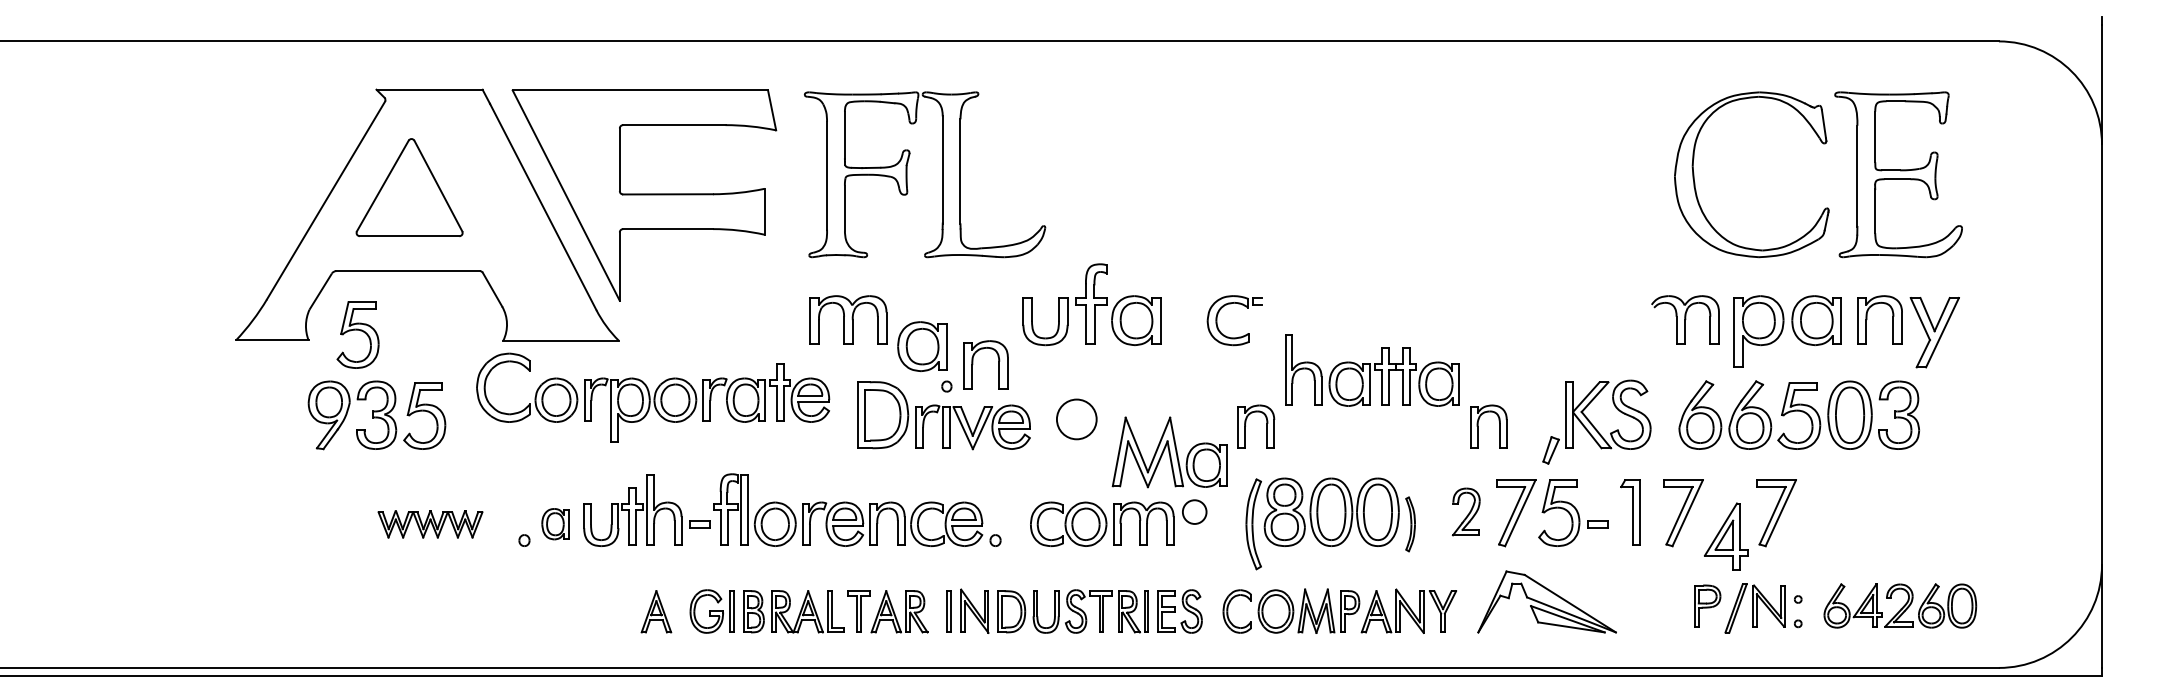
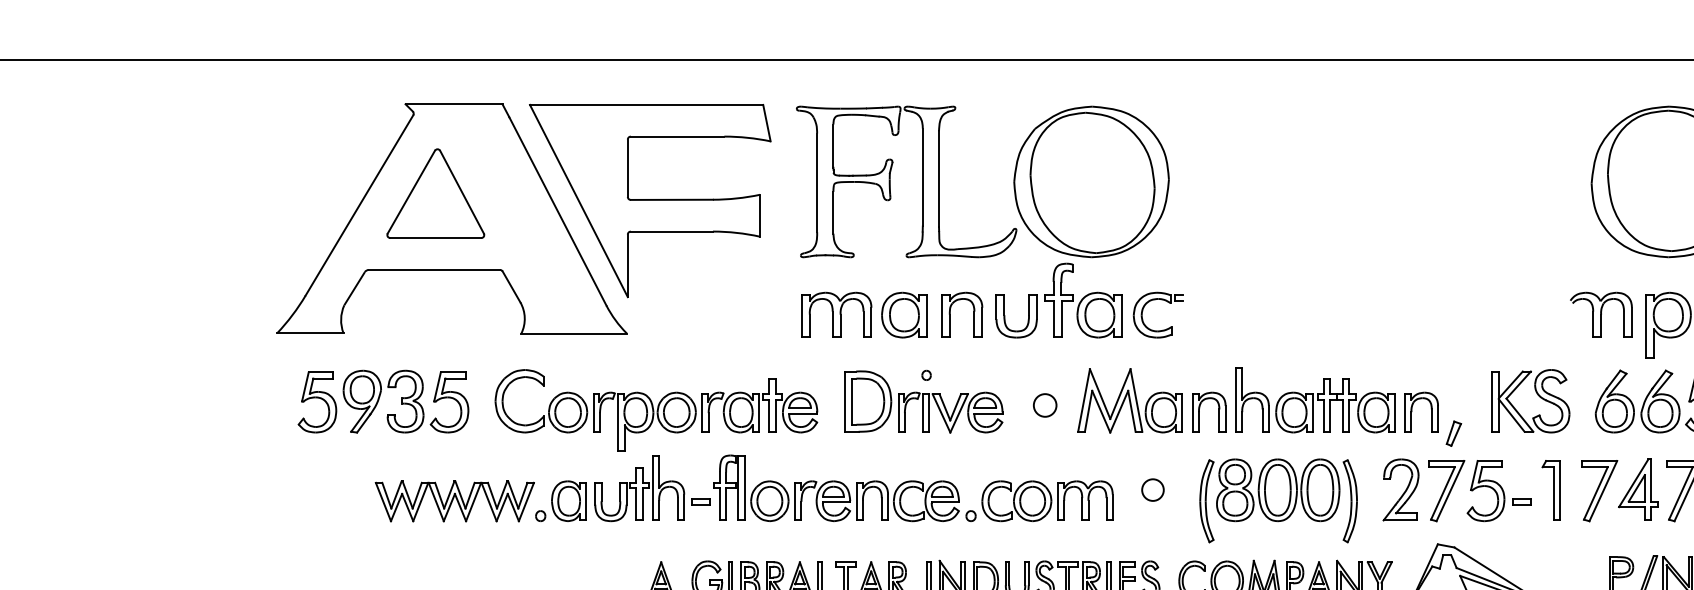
part: (1127, 174) -> (1091, 181), added
part: (1231, 304) -> (1155, 300), moved
part: (357, 334) -> (316, 401), moved
part: (922, 346) -> (904, 315), moved
part: (973, 364) -> (950, 314), moved
part: (1372, 370) -> (1315, 400), moved
part: (653, 397) -> (656, 410), moved
circle: (1076, 419) -> (1045, 405), size x0.62
part: (1550, 450) -> (1453, 433), moved
part: (1169, 452) -> (1129, 400), moved
part: (1466, 511) -> (1401, 489), size x1.43
part: (554, 523) -> (568, 500), size x1.43
part: (1102, 523) -> (1047, 500), moved
part: (430, 524) -> (454, 501), size x1.67
part: (1410, 524) -> (1350, 501), size x1.67
part: (1726, 536) -> (1638, 489), moved

